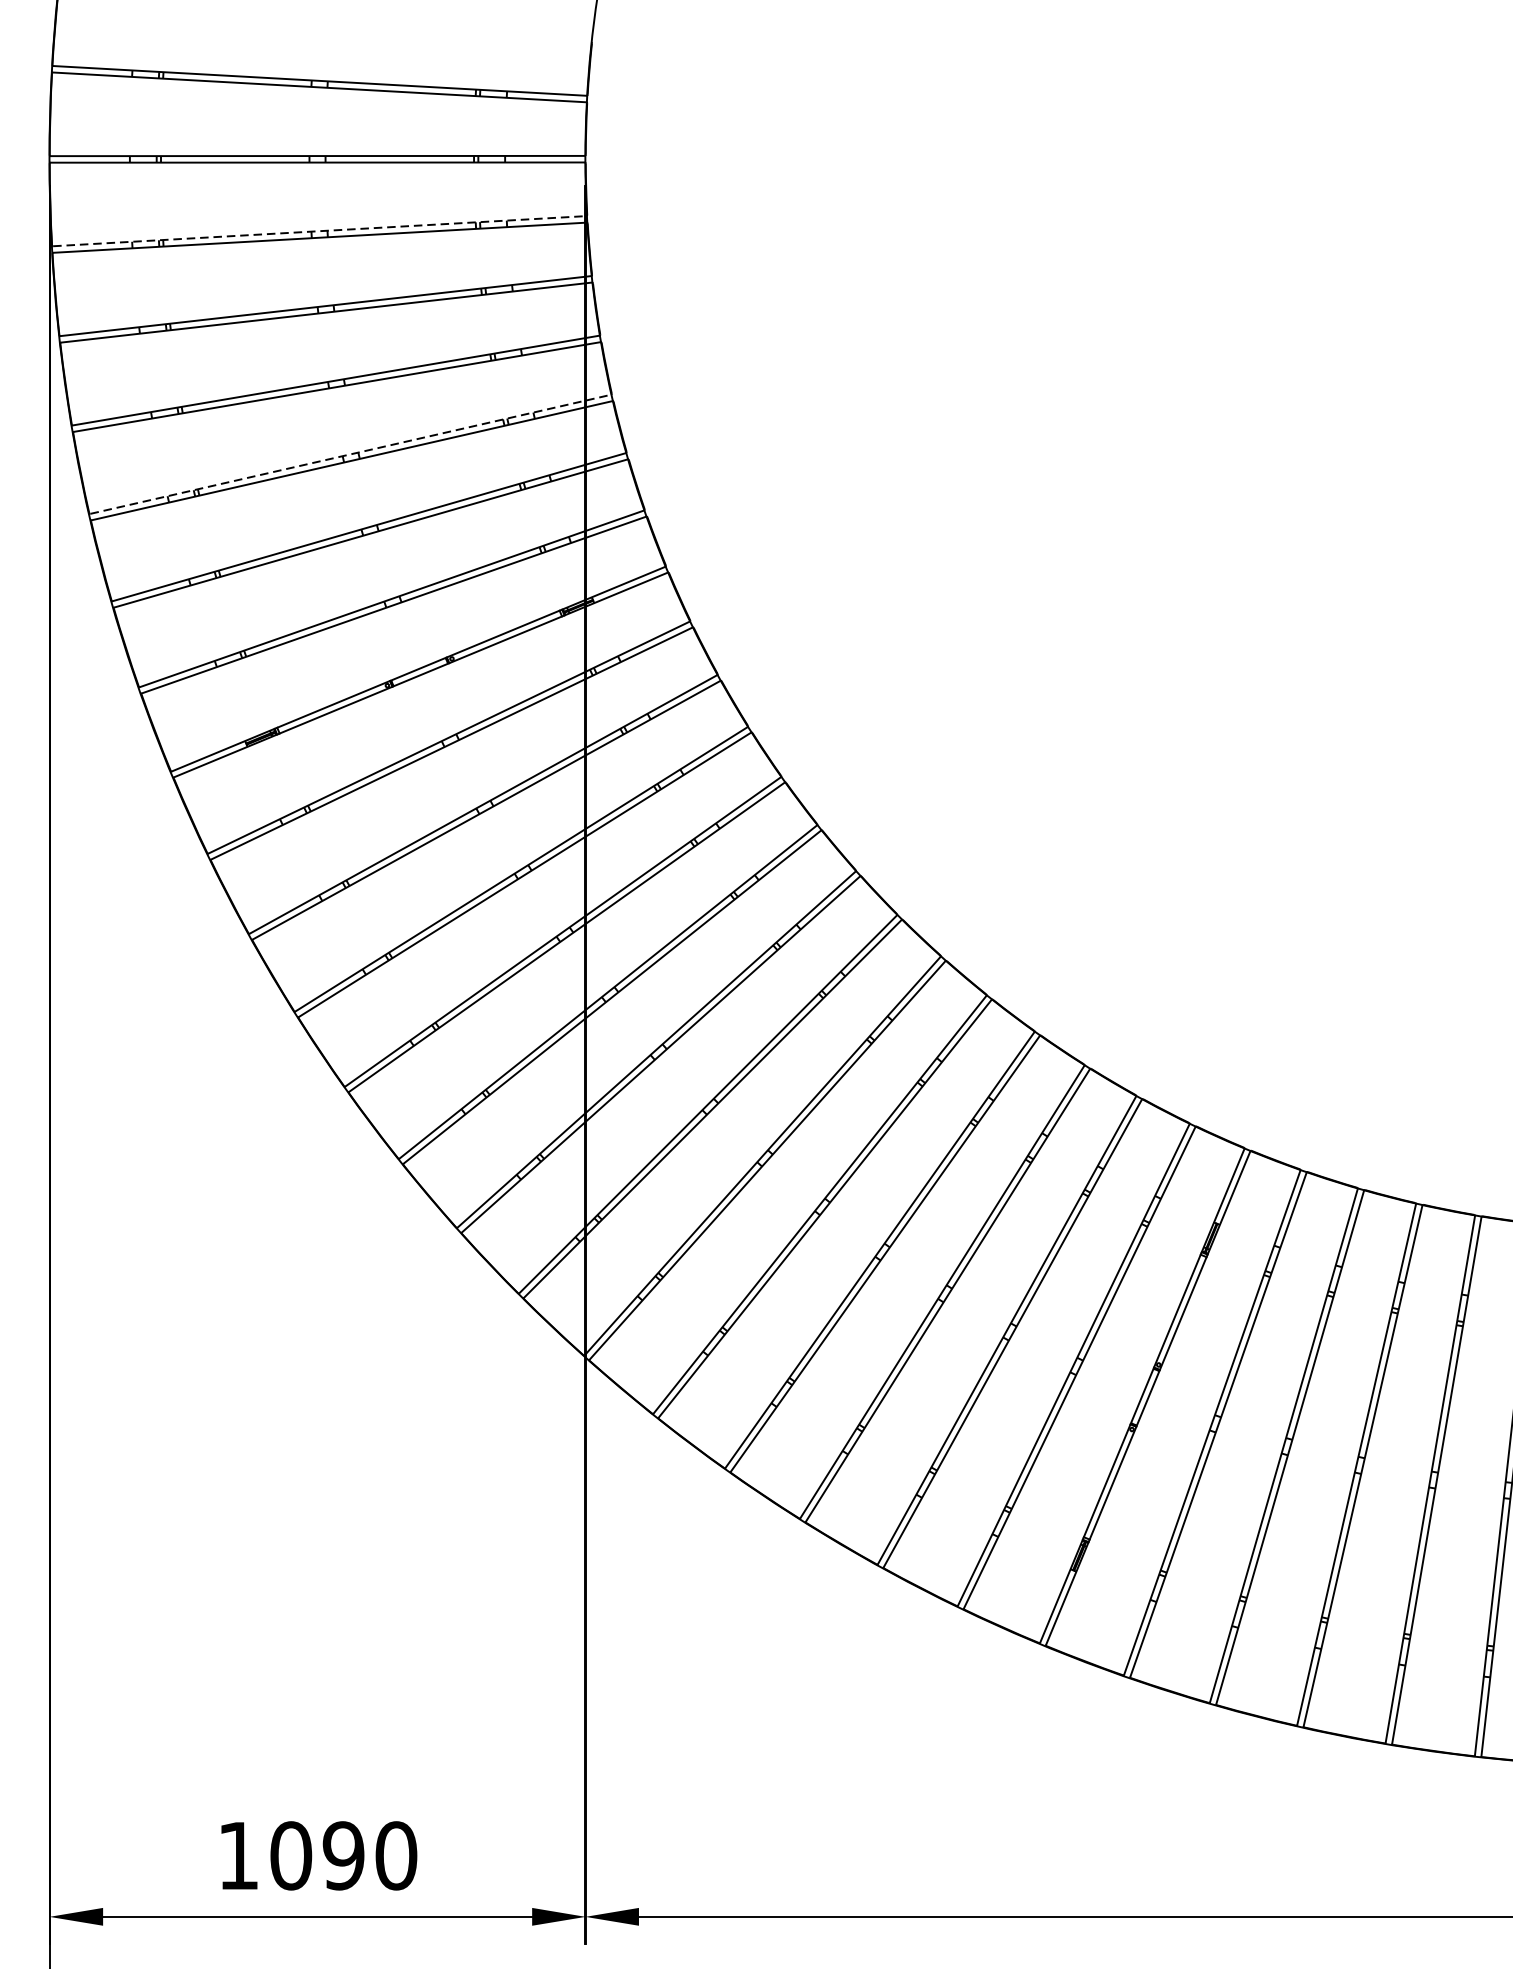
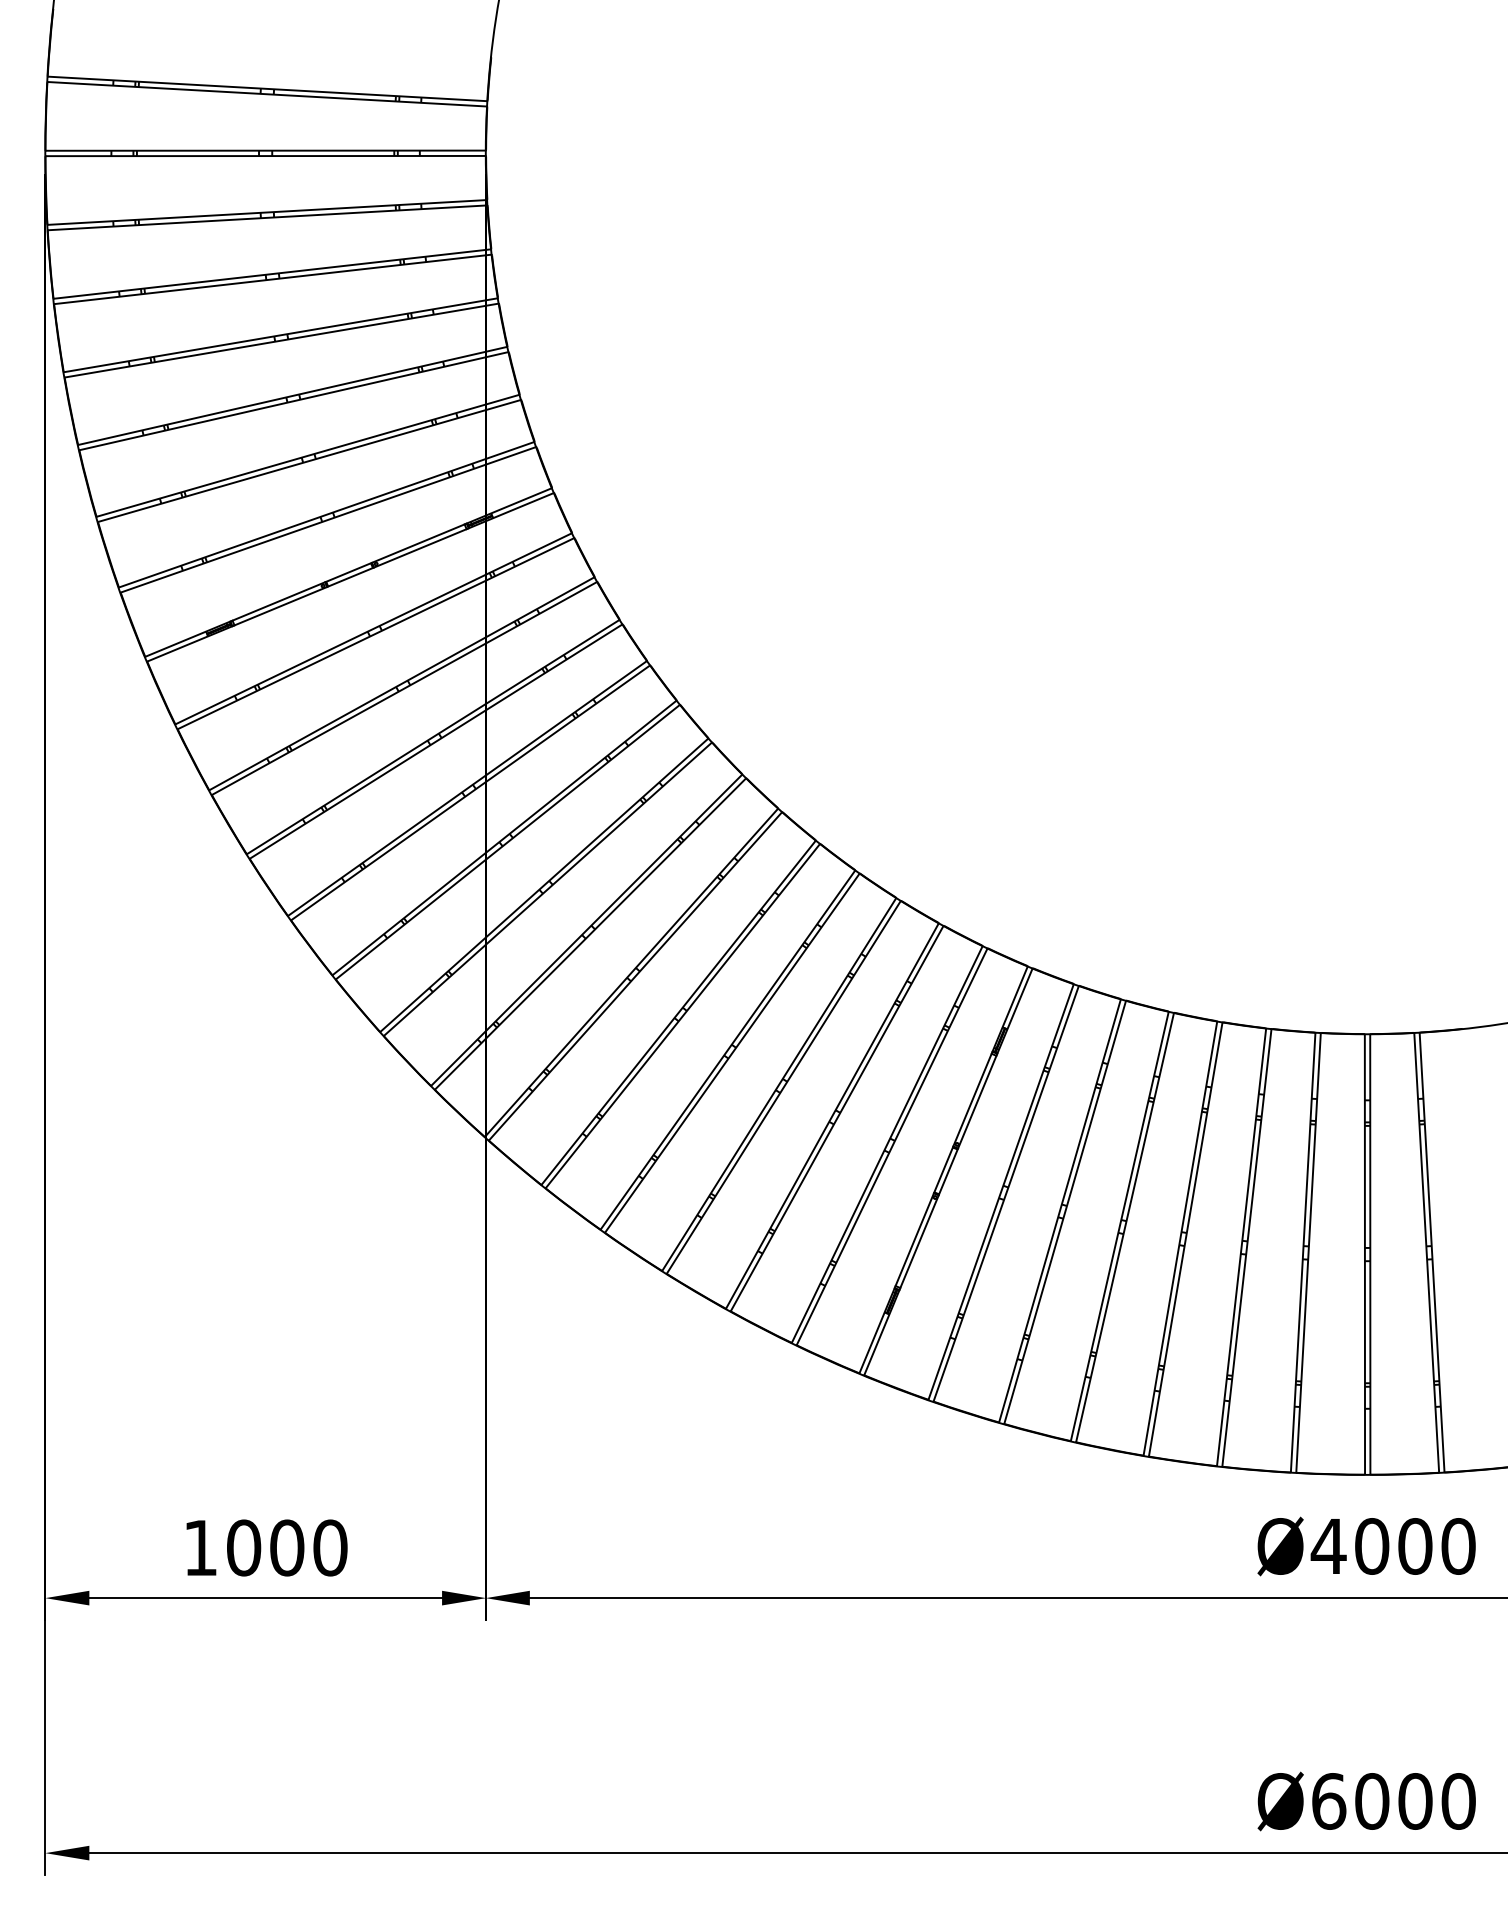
line: (319, 231) -> (267, 212), dashed -> solid
line: (351, 453) -> (293, 395), dashed -> solid
text: (344, 1855) -> (287, 1547), 1090 -> 1000

